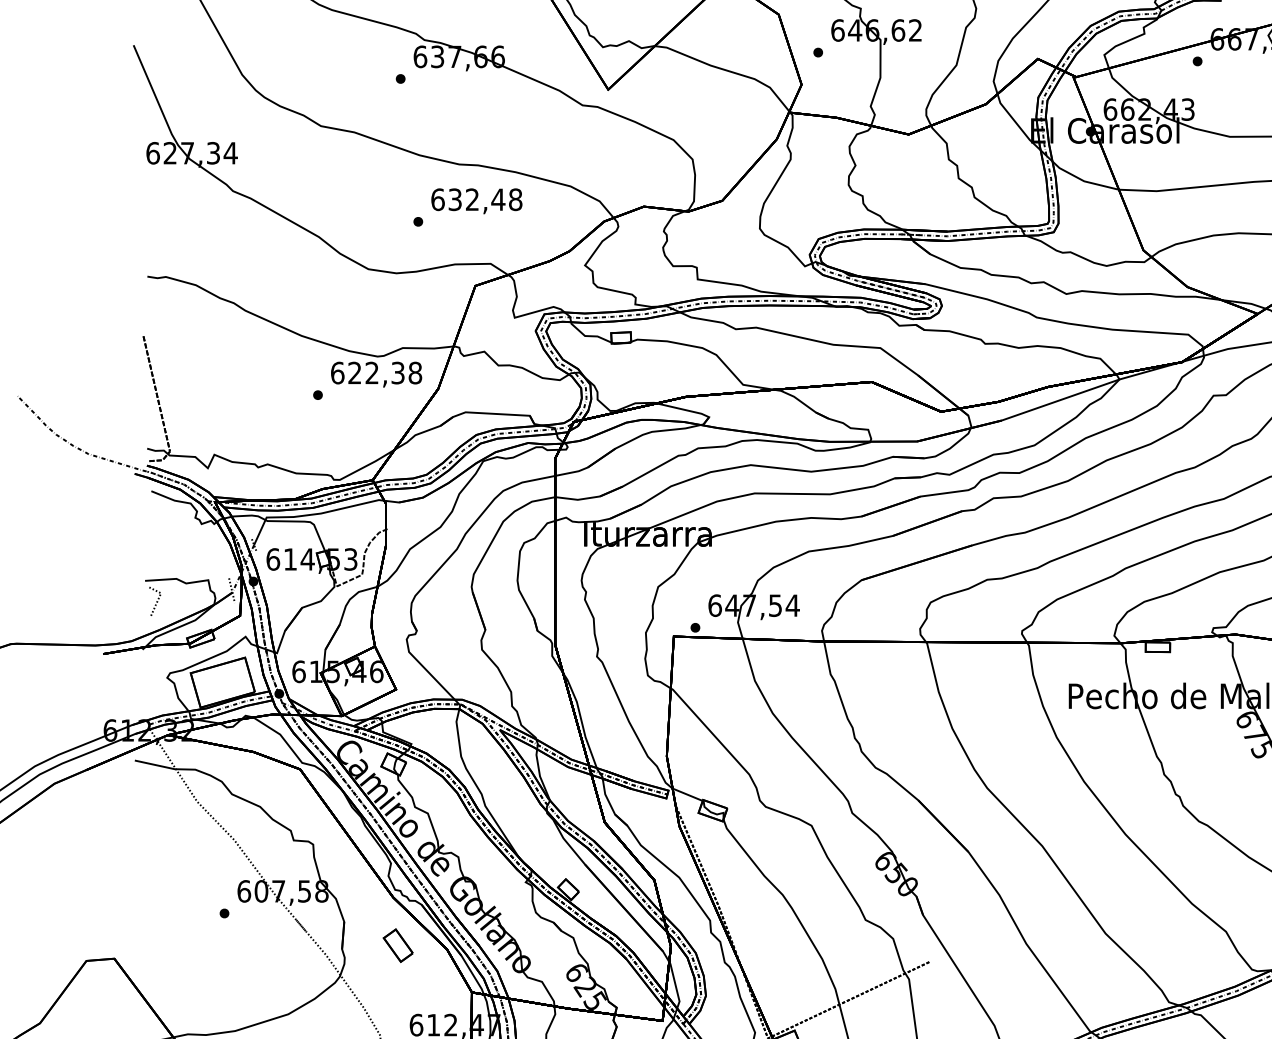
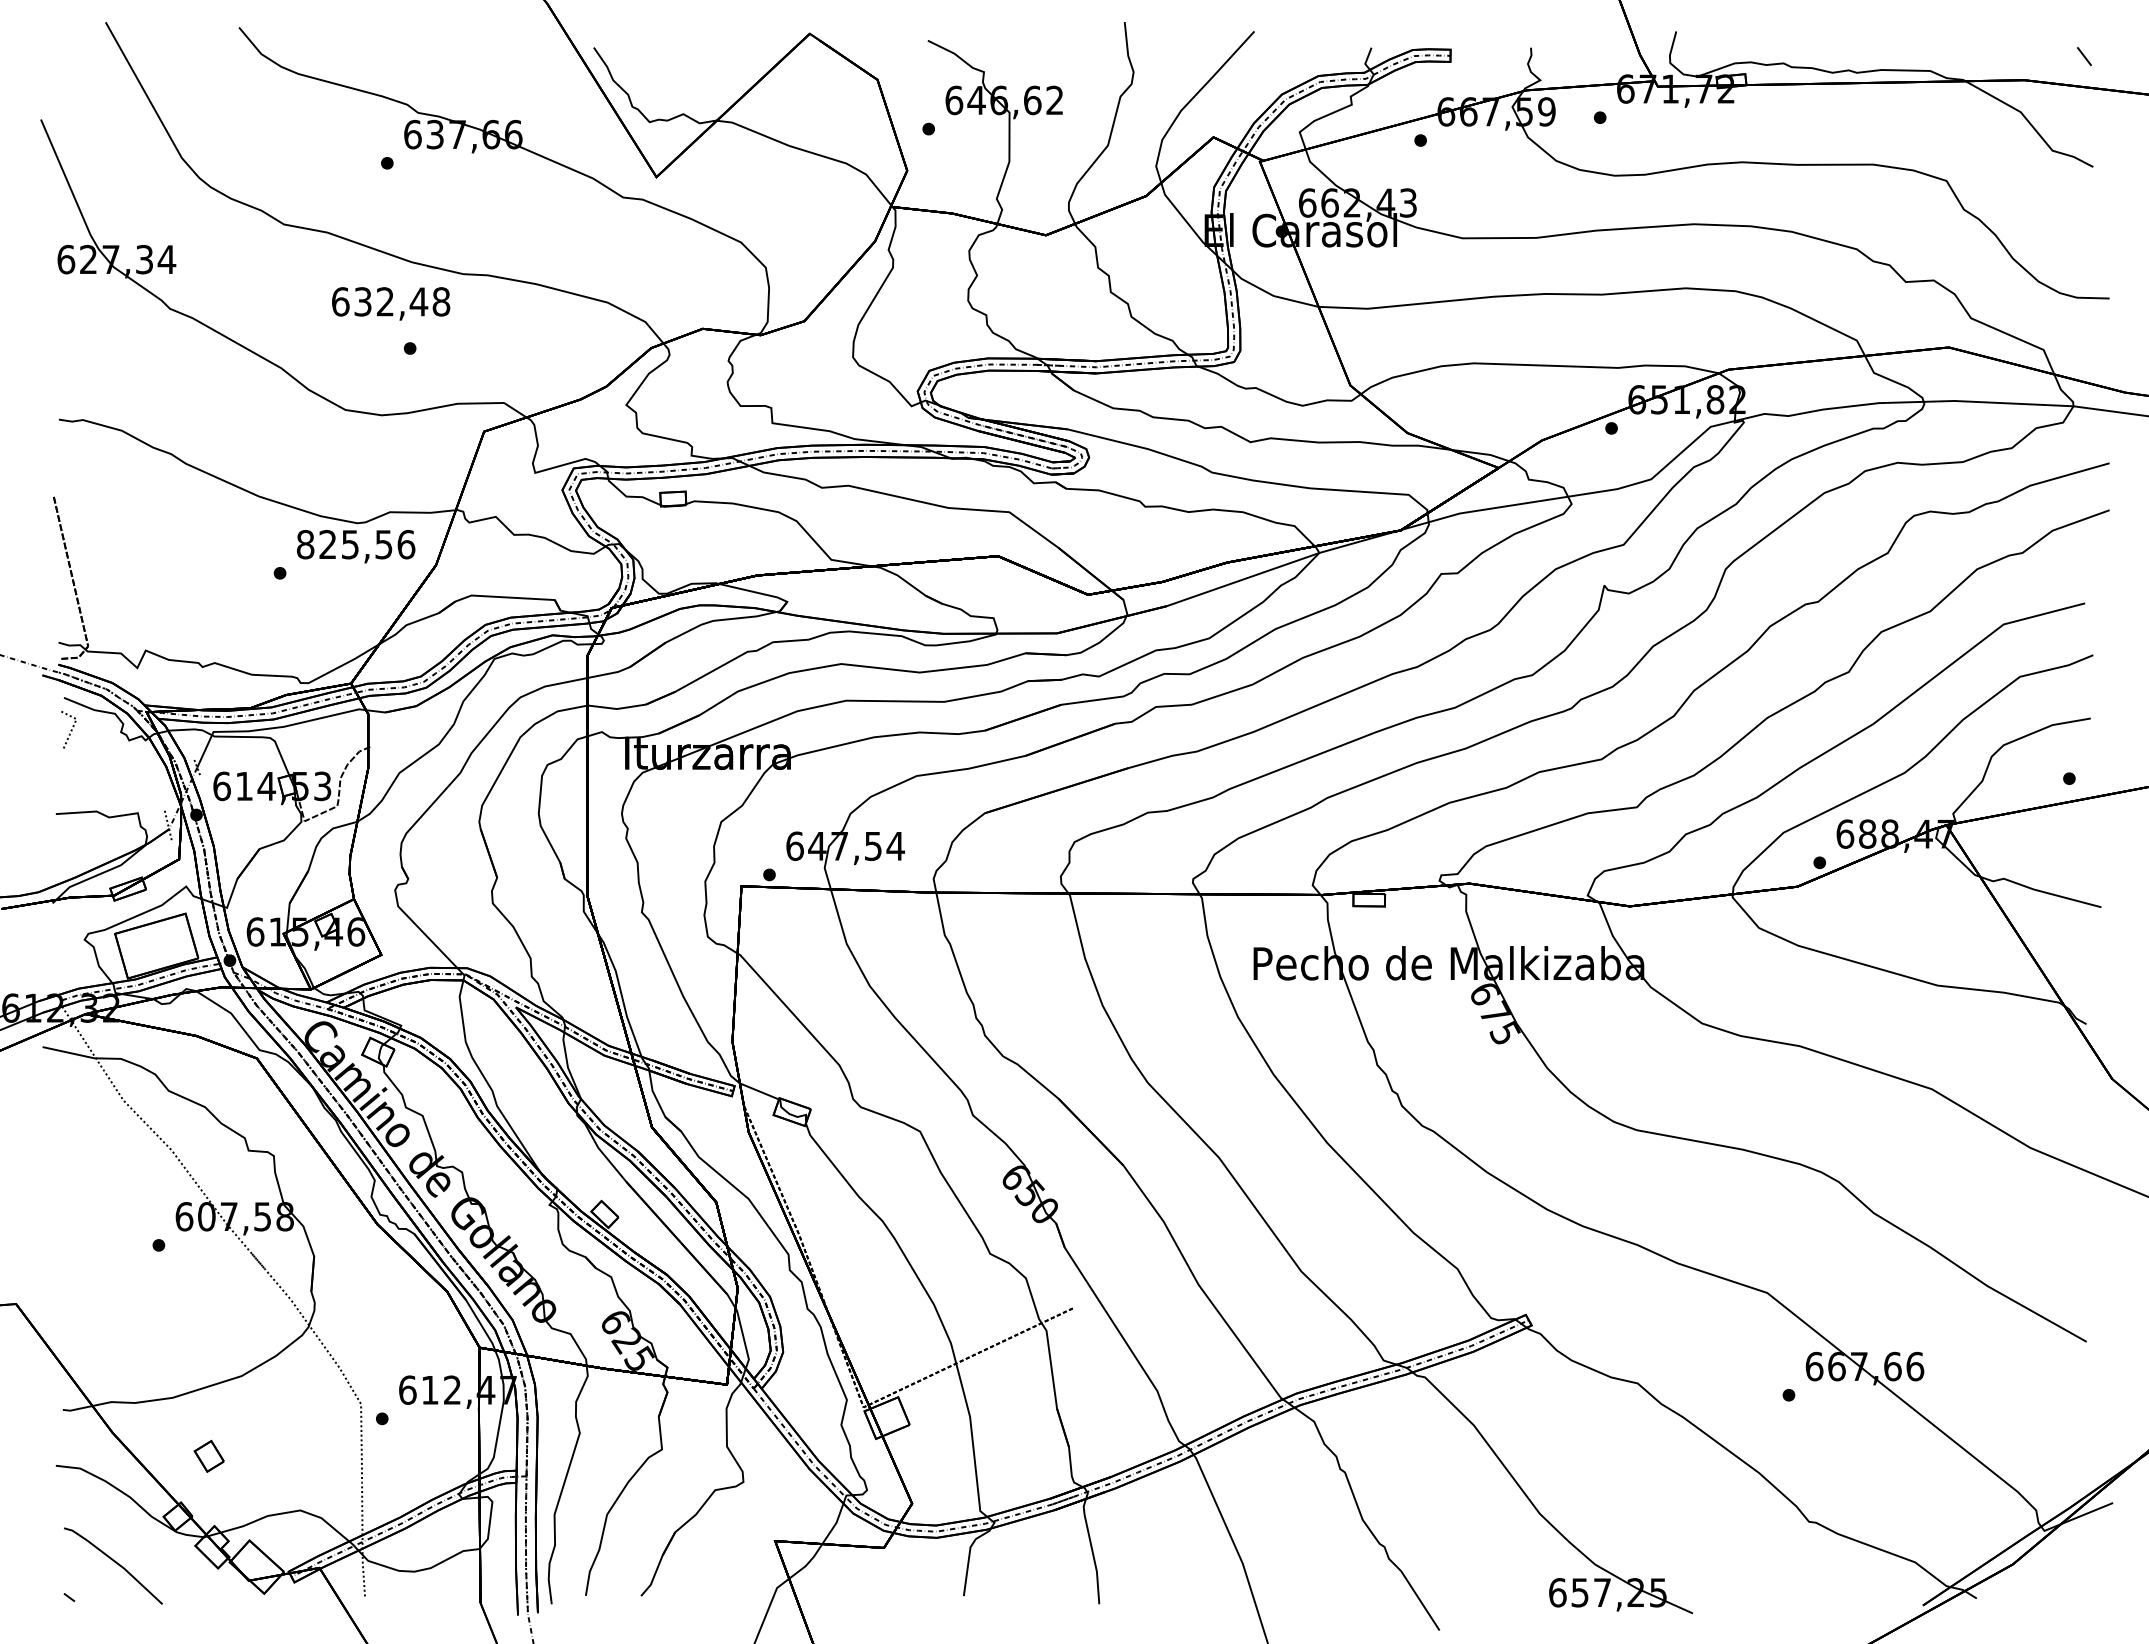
text: (477, 200) -> (391, 303), moved
text: (376, 372) -> (355, 544), 622,38 -> 825,56
line: (156, 602) -> (70, 730), moved
part: (397, 945) -> (383, 1287), removed

